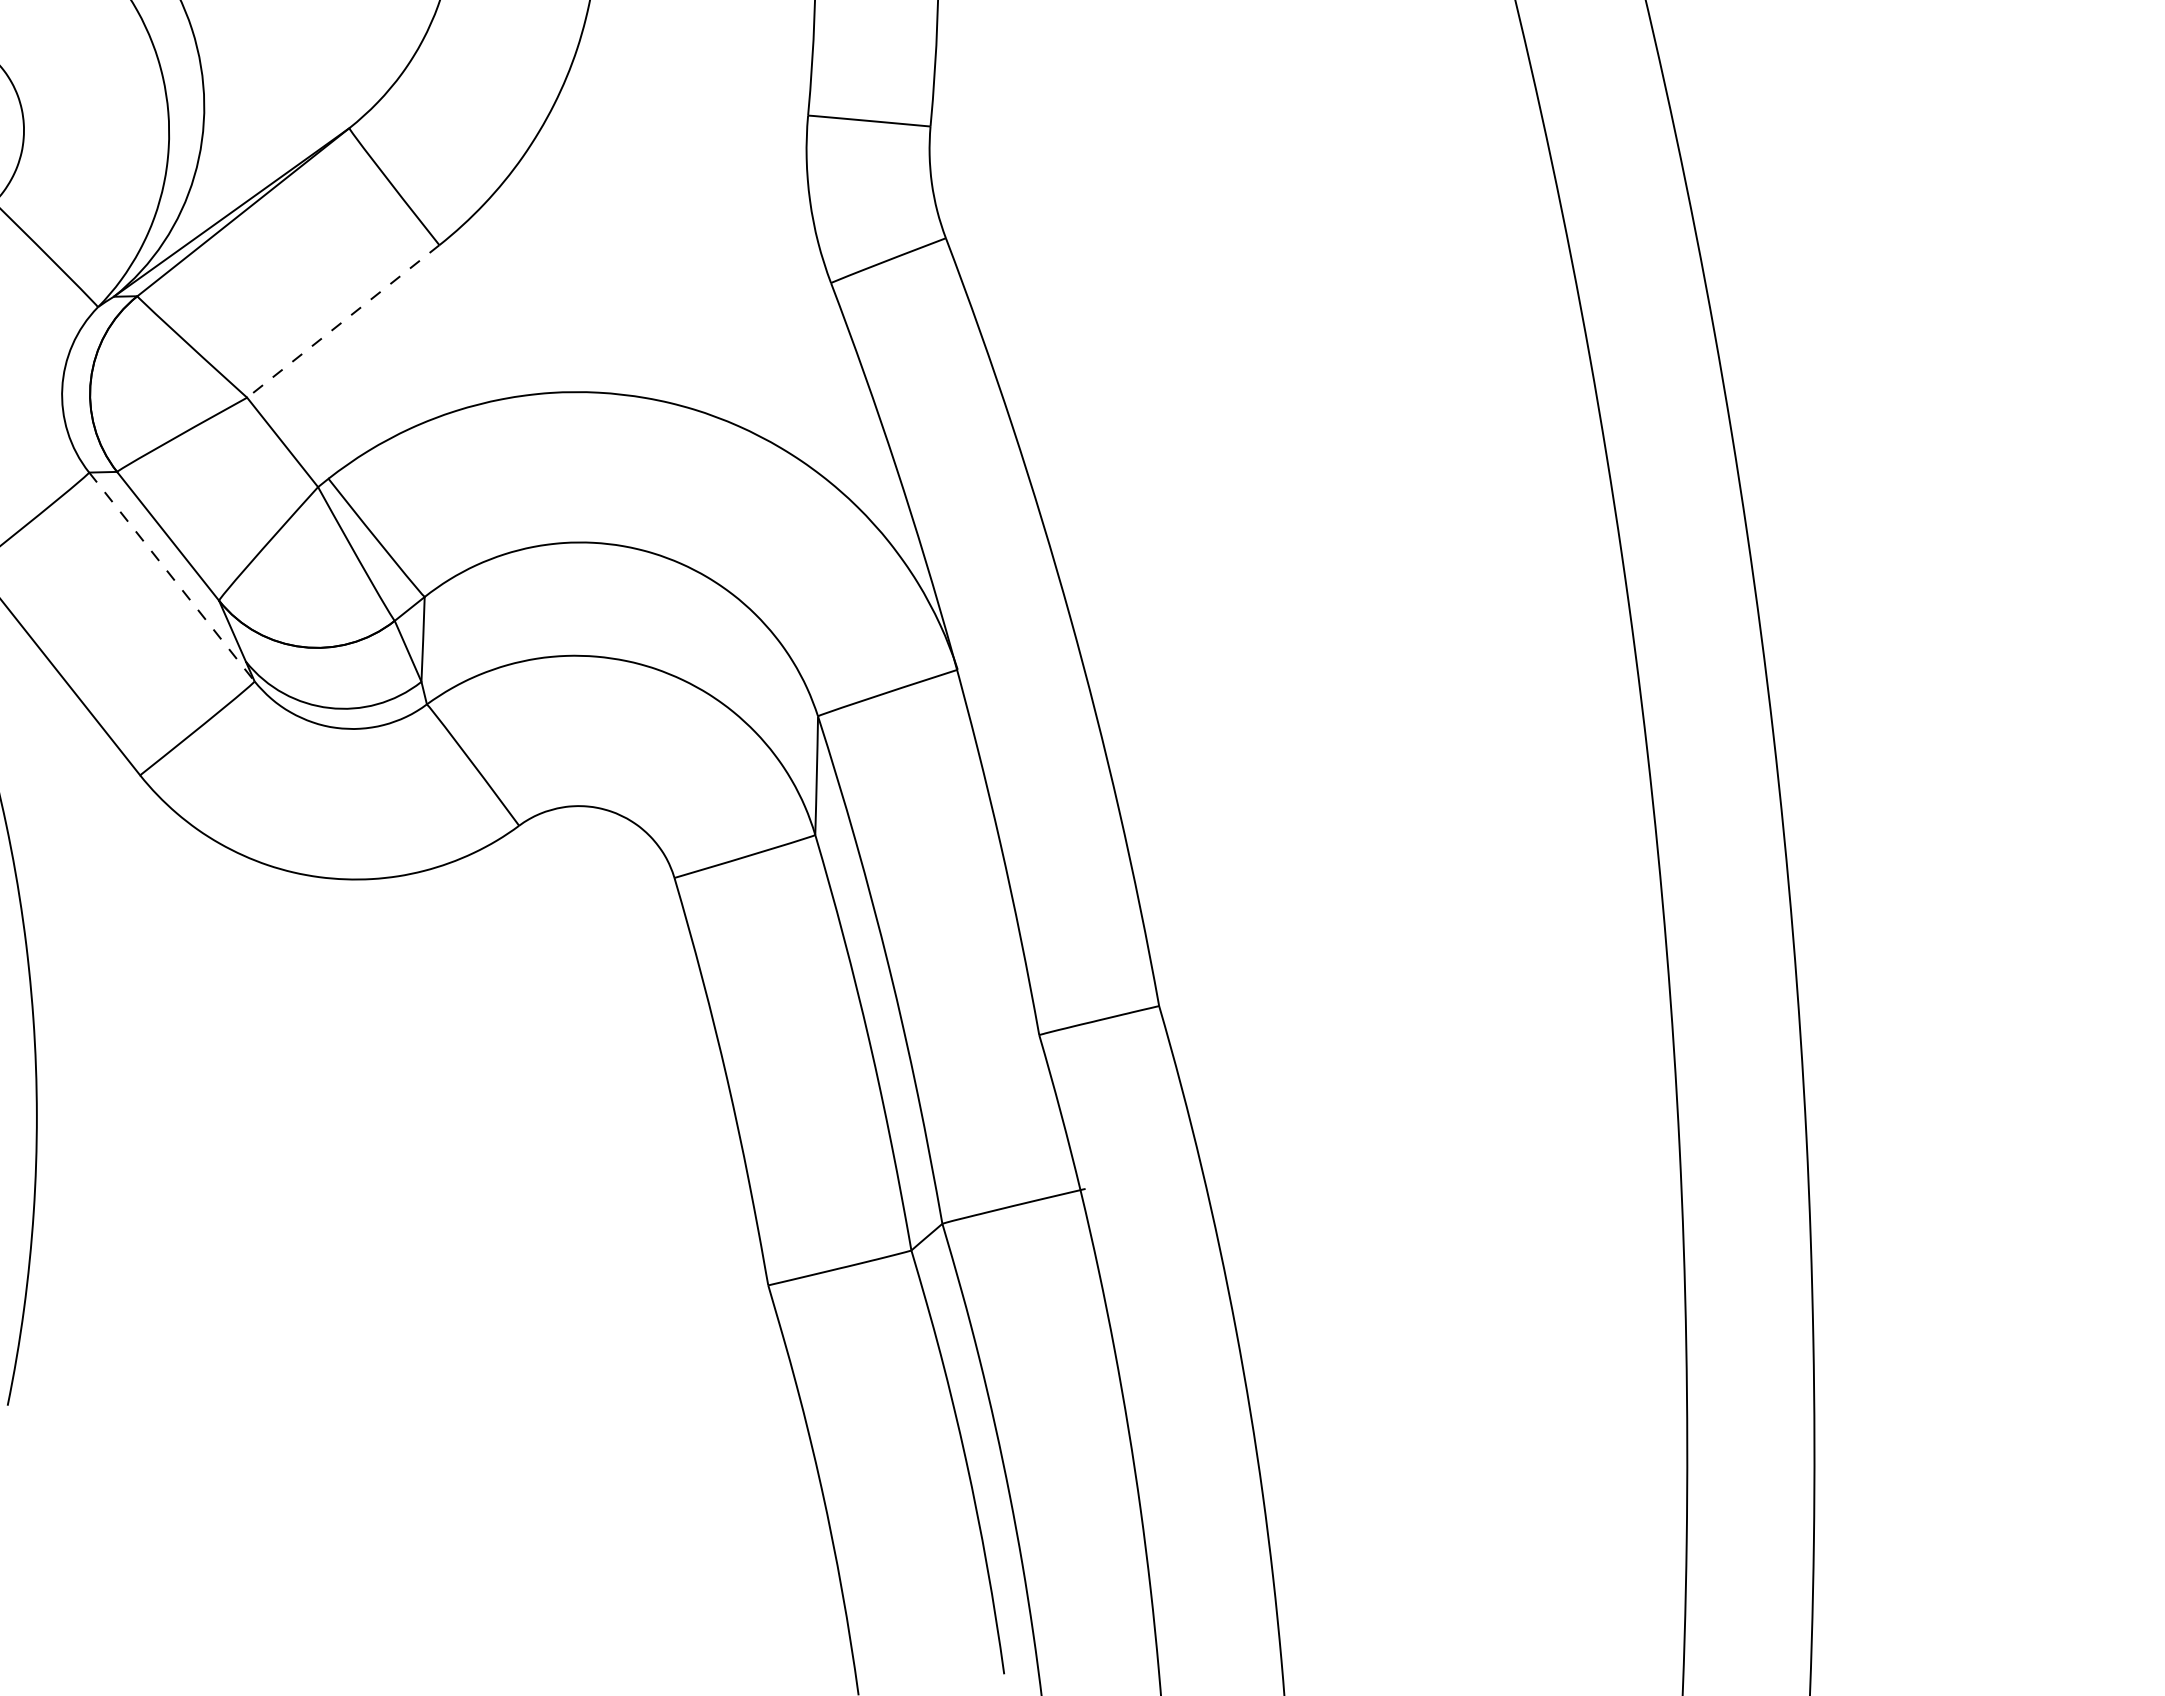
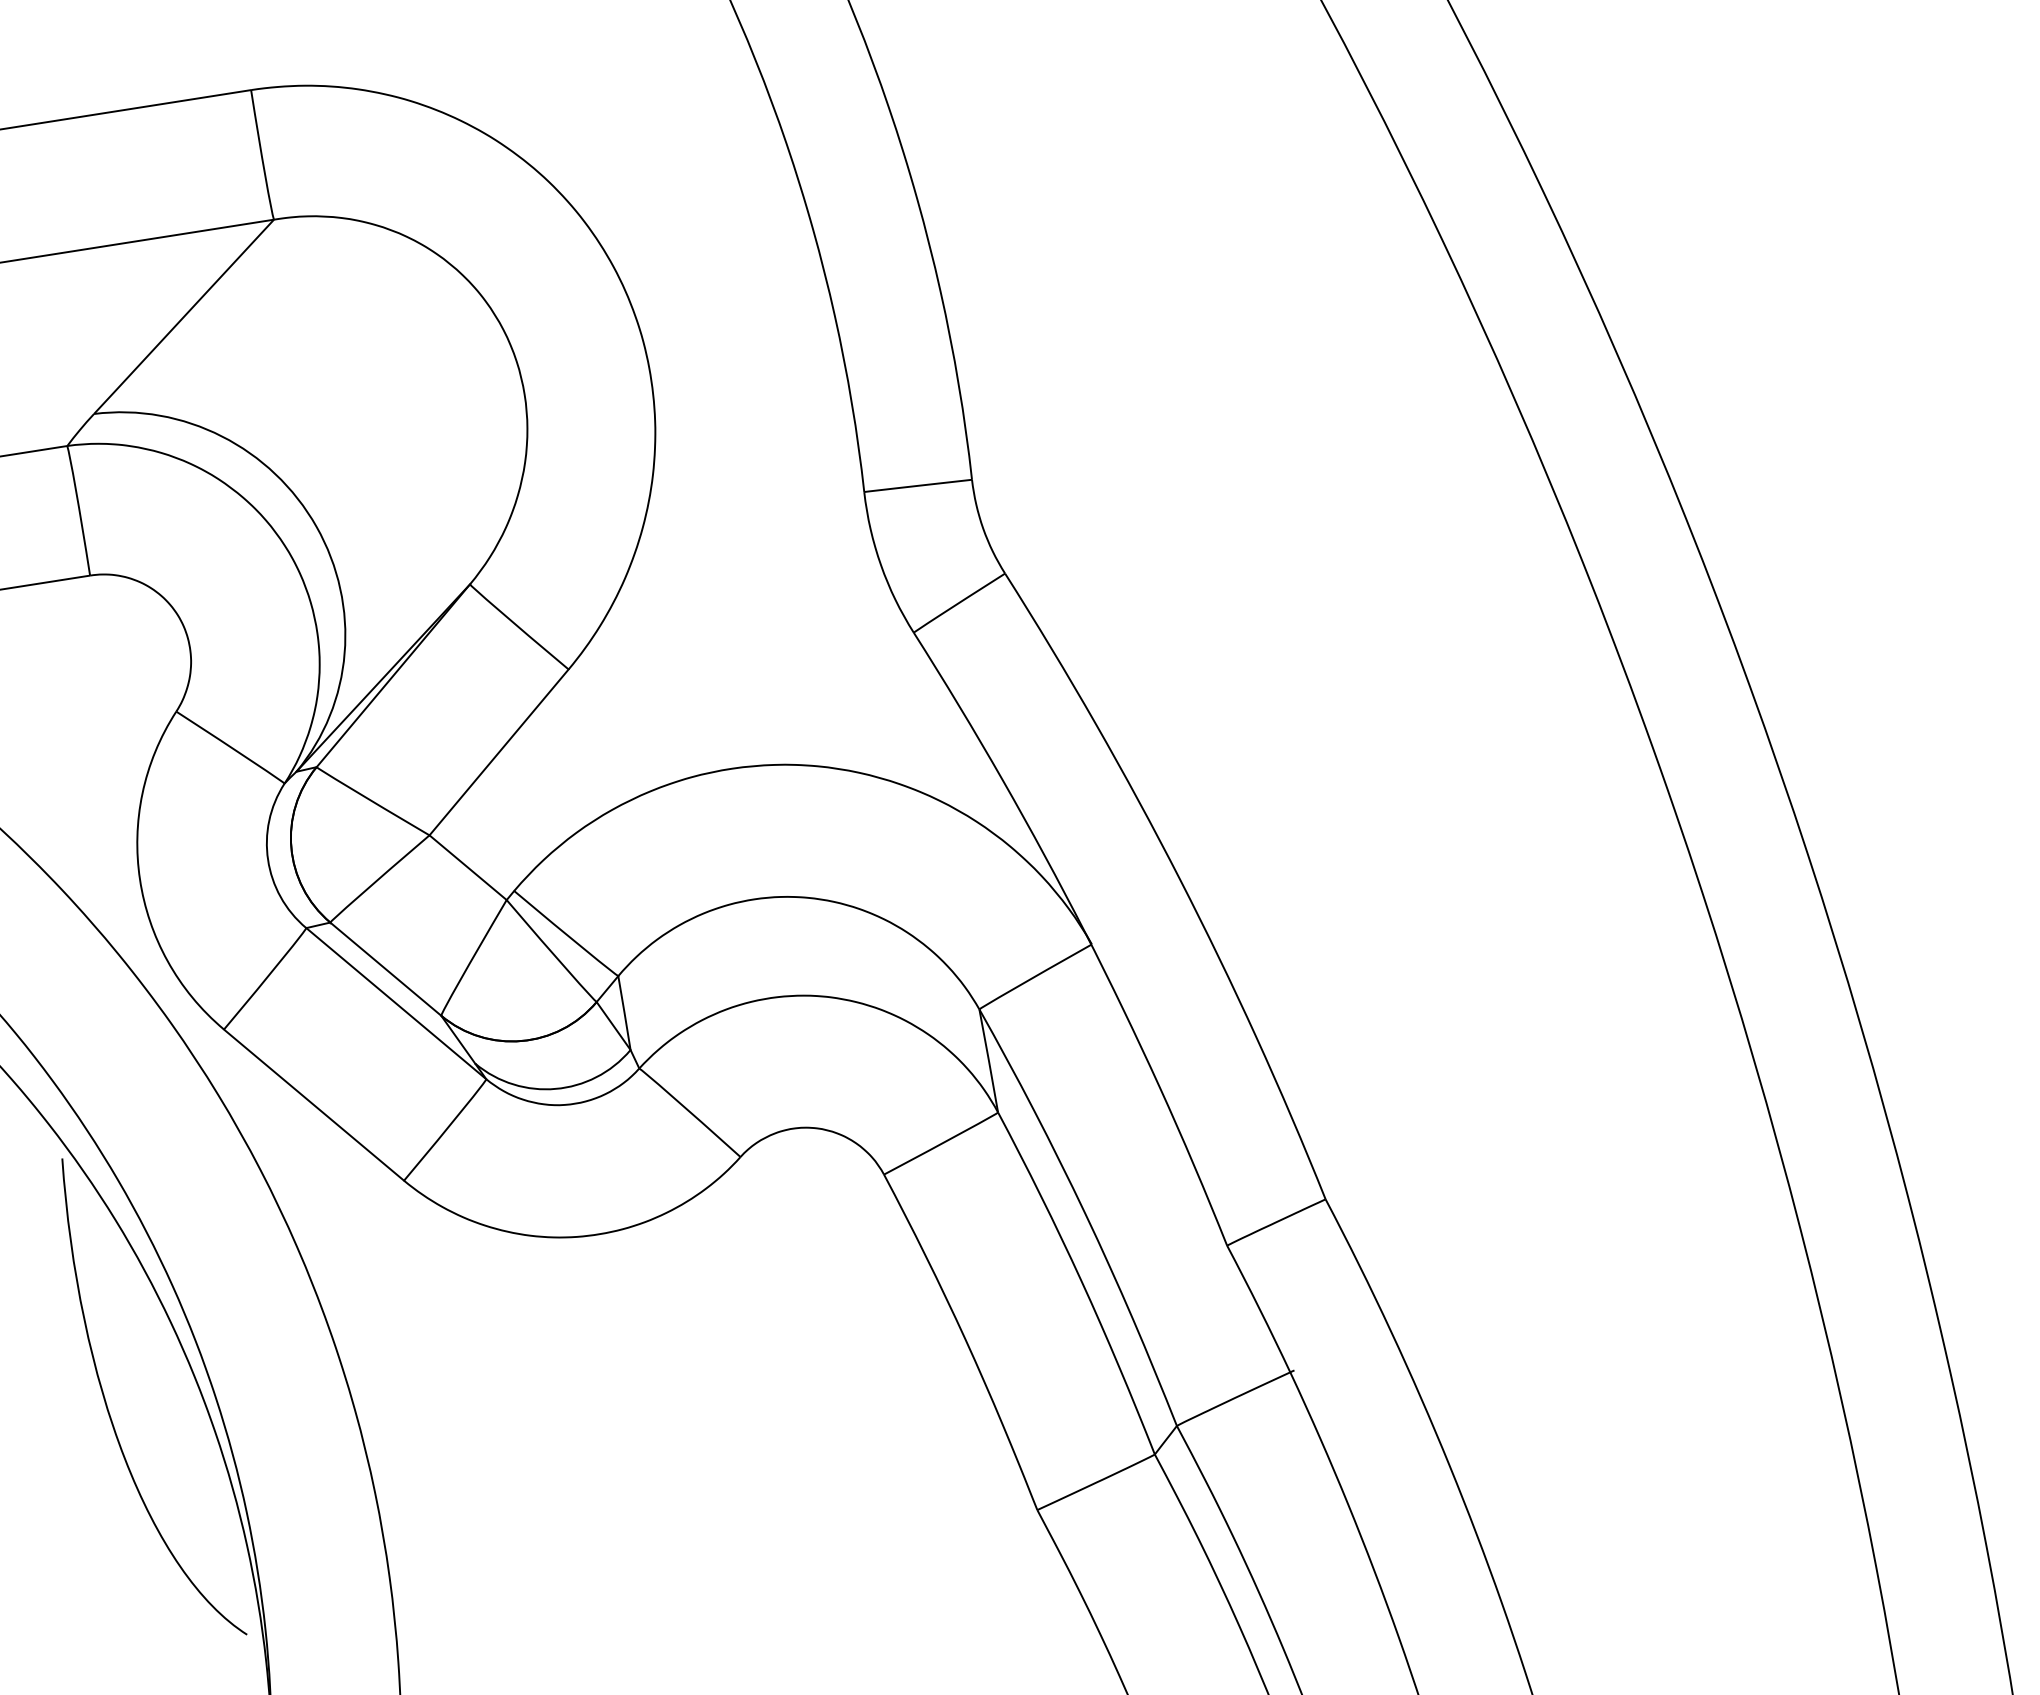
line: (342, 321) -> (498, 752), dashed -> solid
line: (172, 576) -> (396, 1003), dashed -> solid

